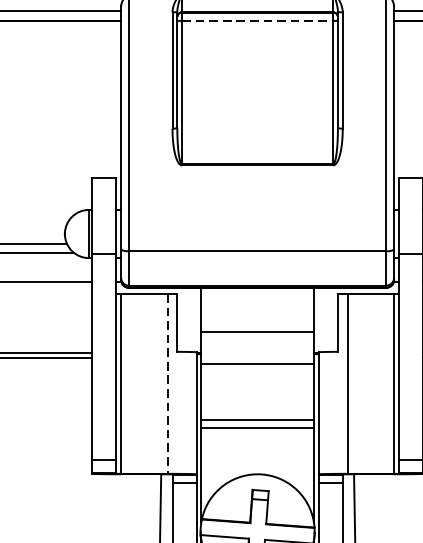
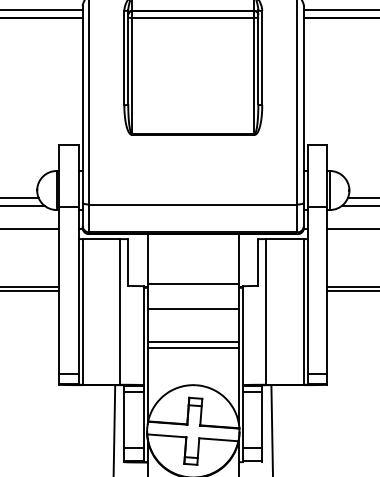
line: (257, 20) -> (193, 17), dashed -> solid
line: (256, 331) -> (192, 283), moved
line: (256, 363) -> (192, 308), moved
line: (167, 383) -> (120, 311), dashed -> solid

